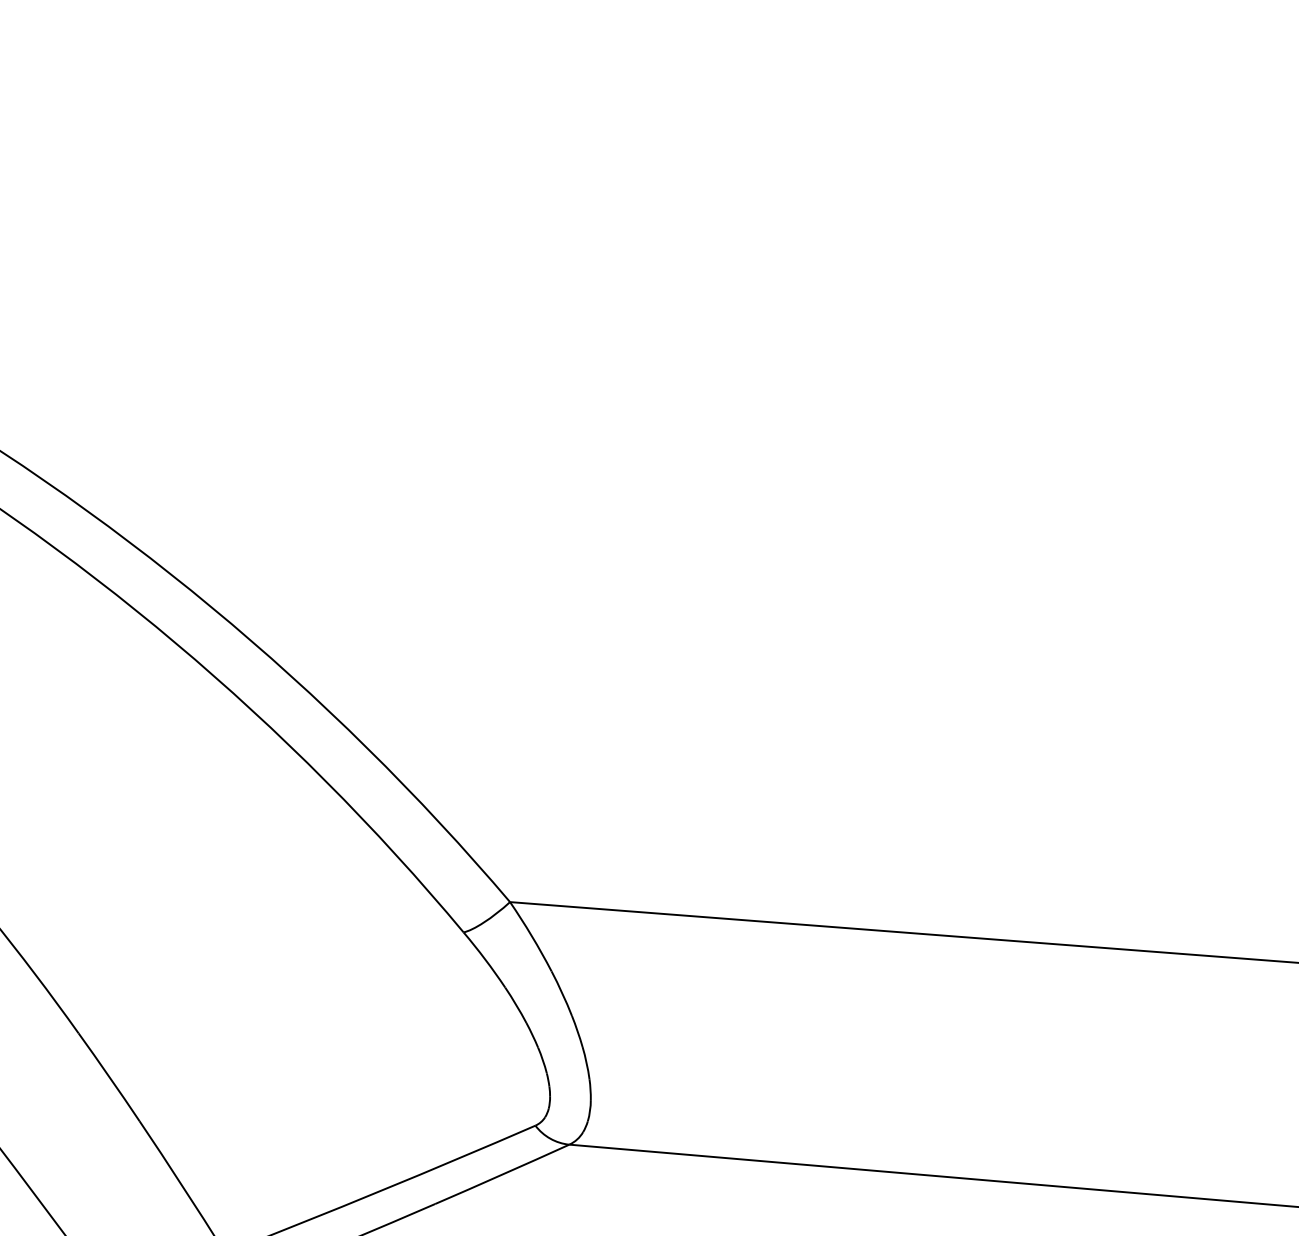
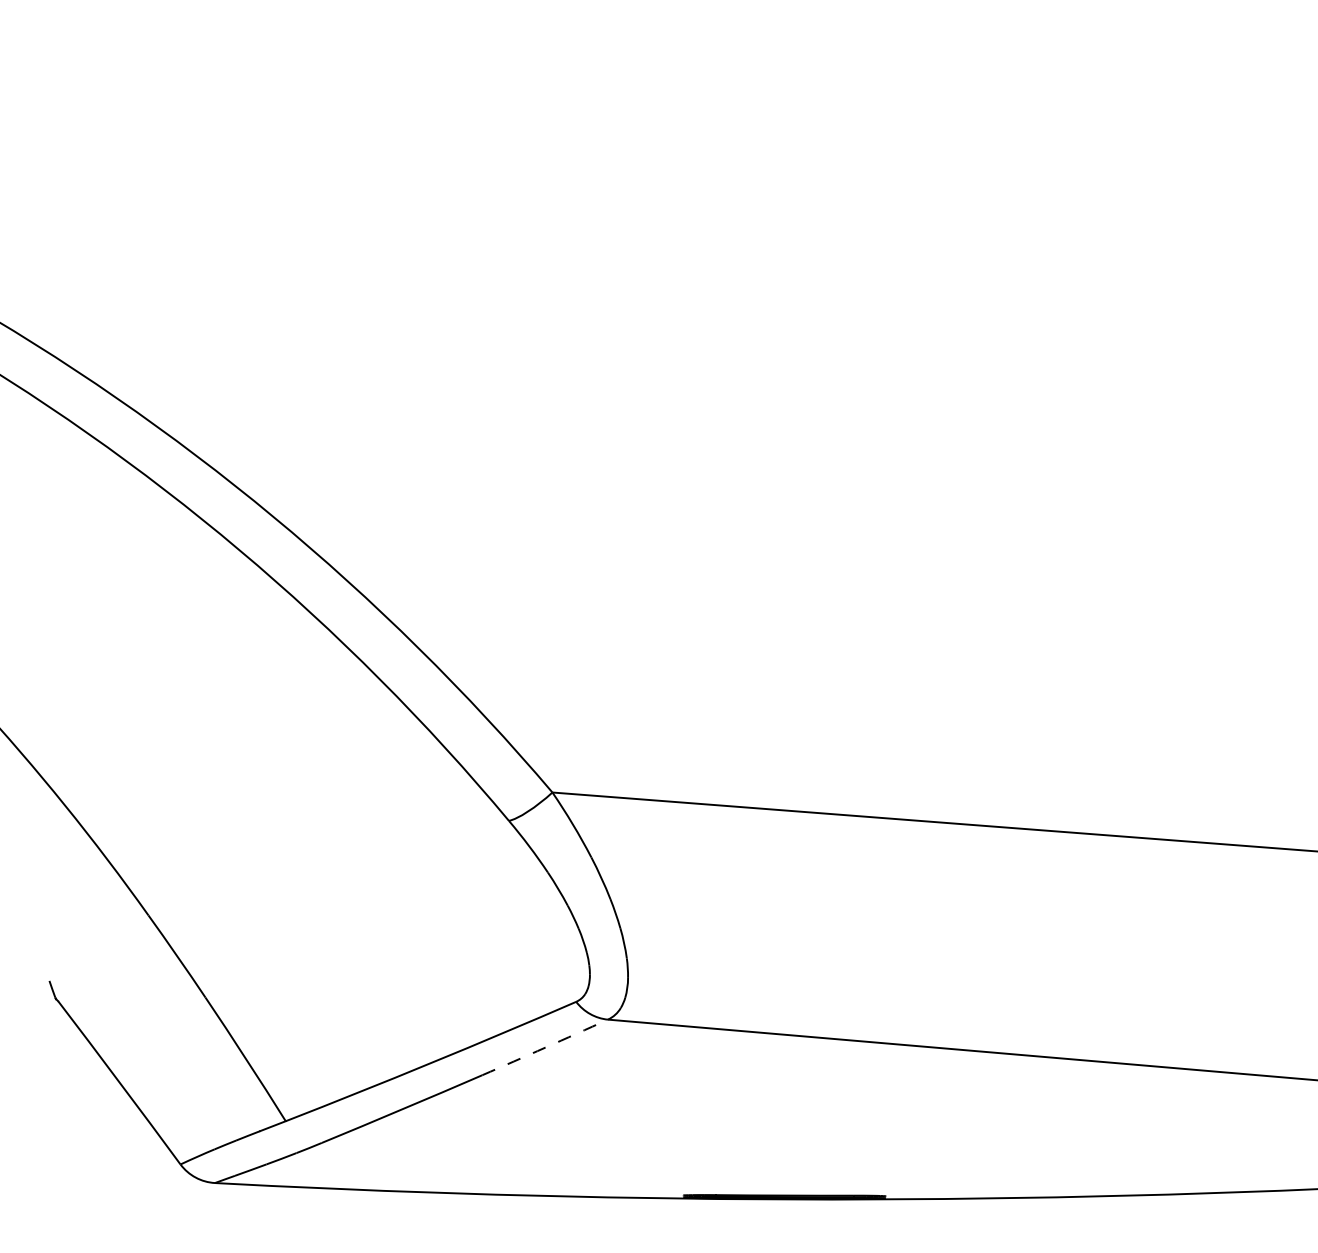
arc: (502, 1174) -> (545, 1047), solid -> dashed

